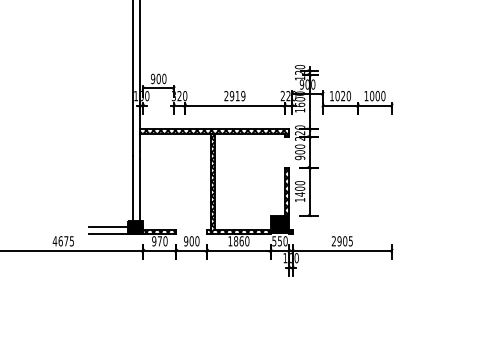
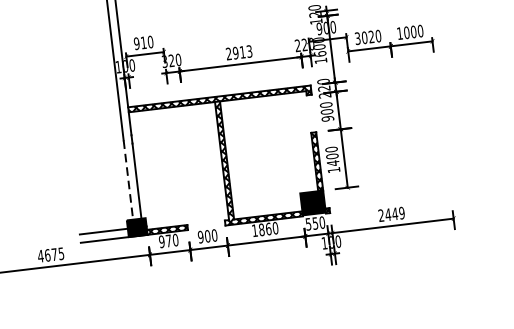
text: (158, 78) -> (143, 42), 900 -> 910
text: (243, 95) -> (249, 50), 2919 -> 2913
text: (331, 95) -> (357, 37), 1020 -> 3020
line: (133, 191) -> (129, 184), solid -> dashed
text: (344, 241) -> (394, 214), 2905 -> 2449

